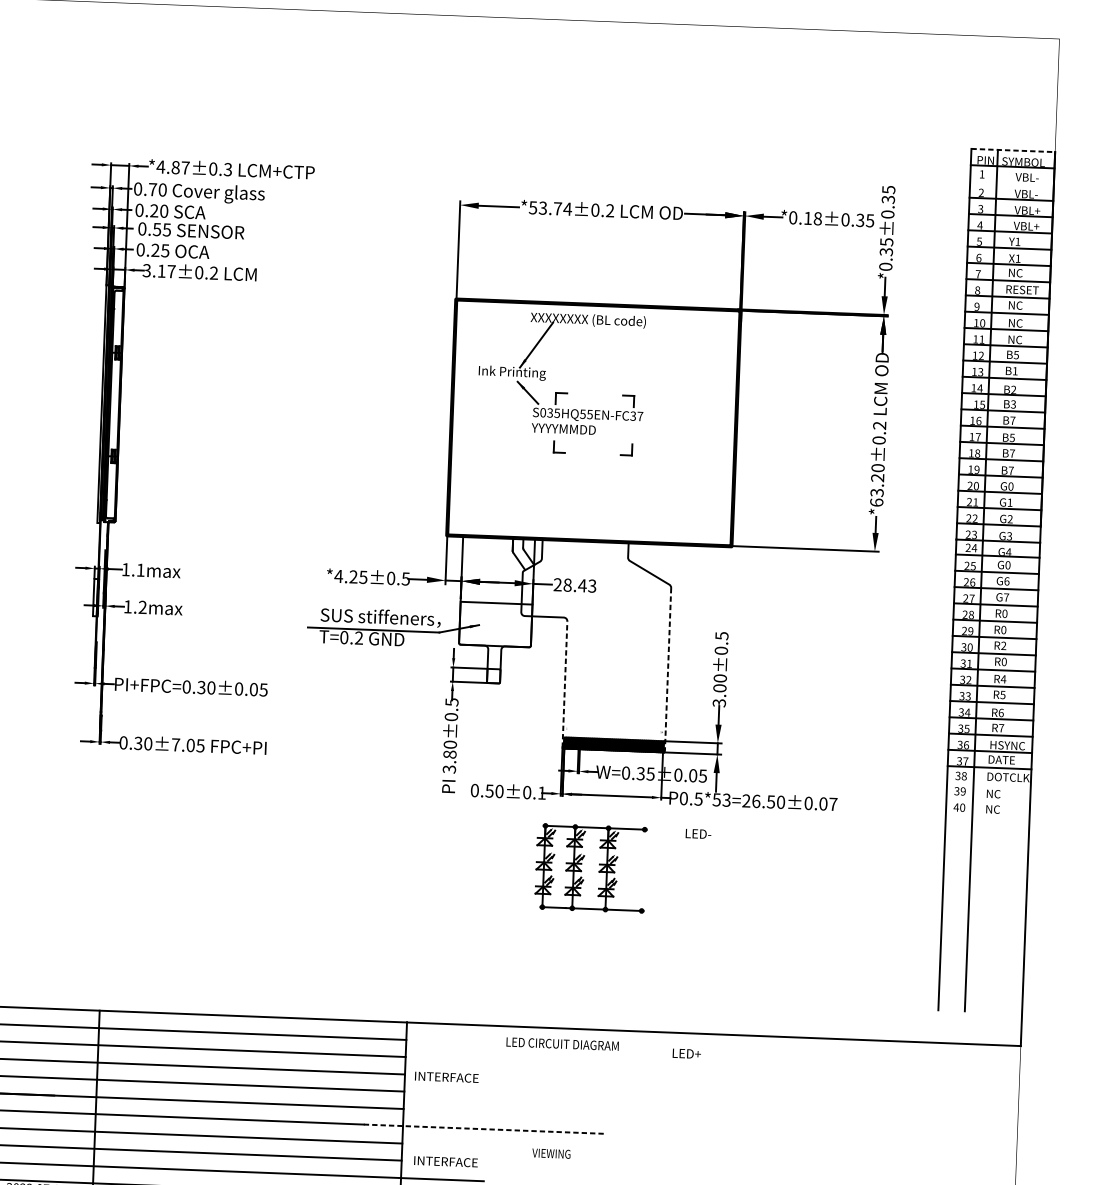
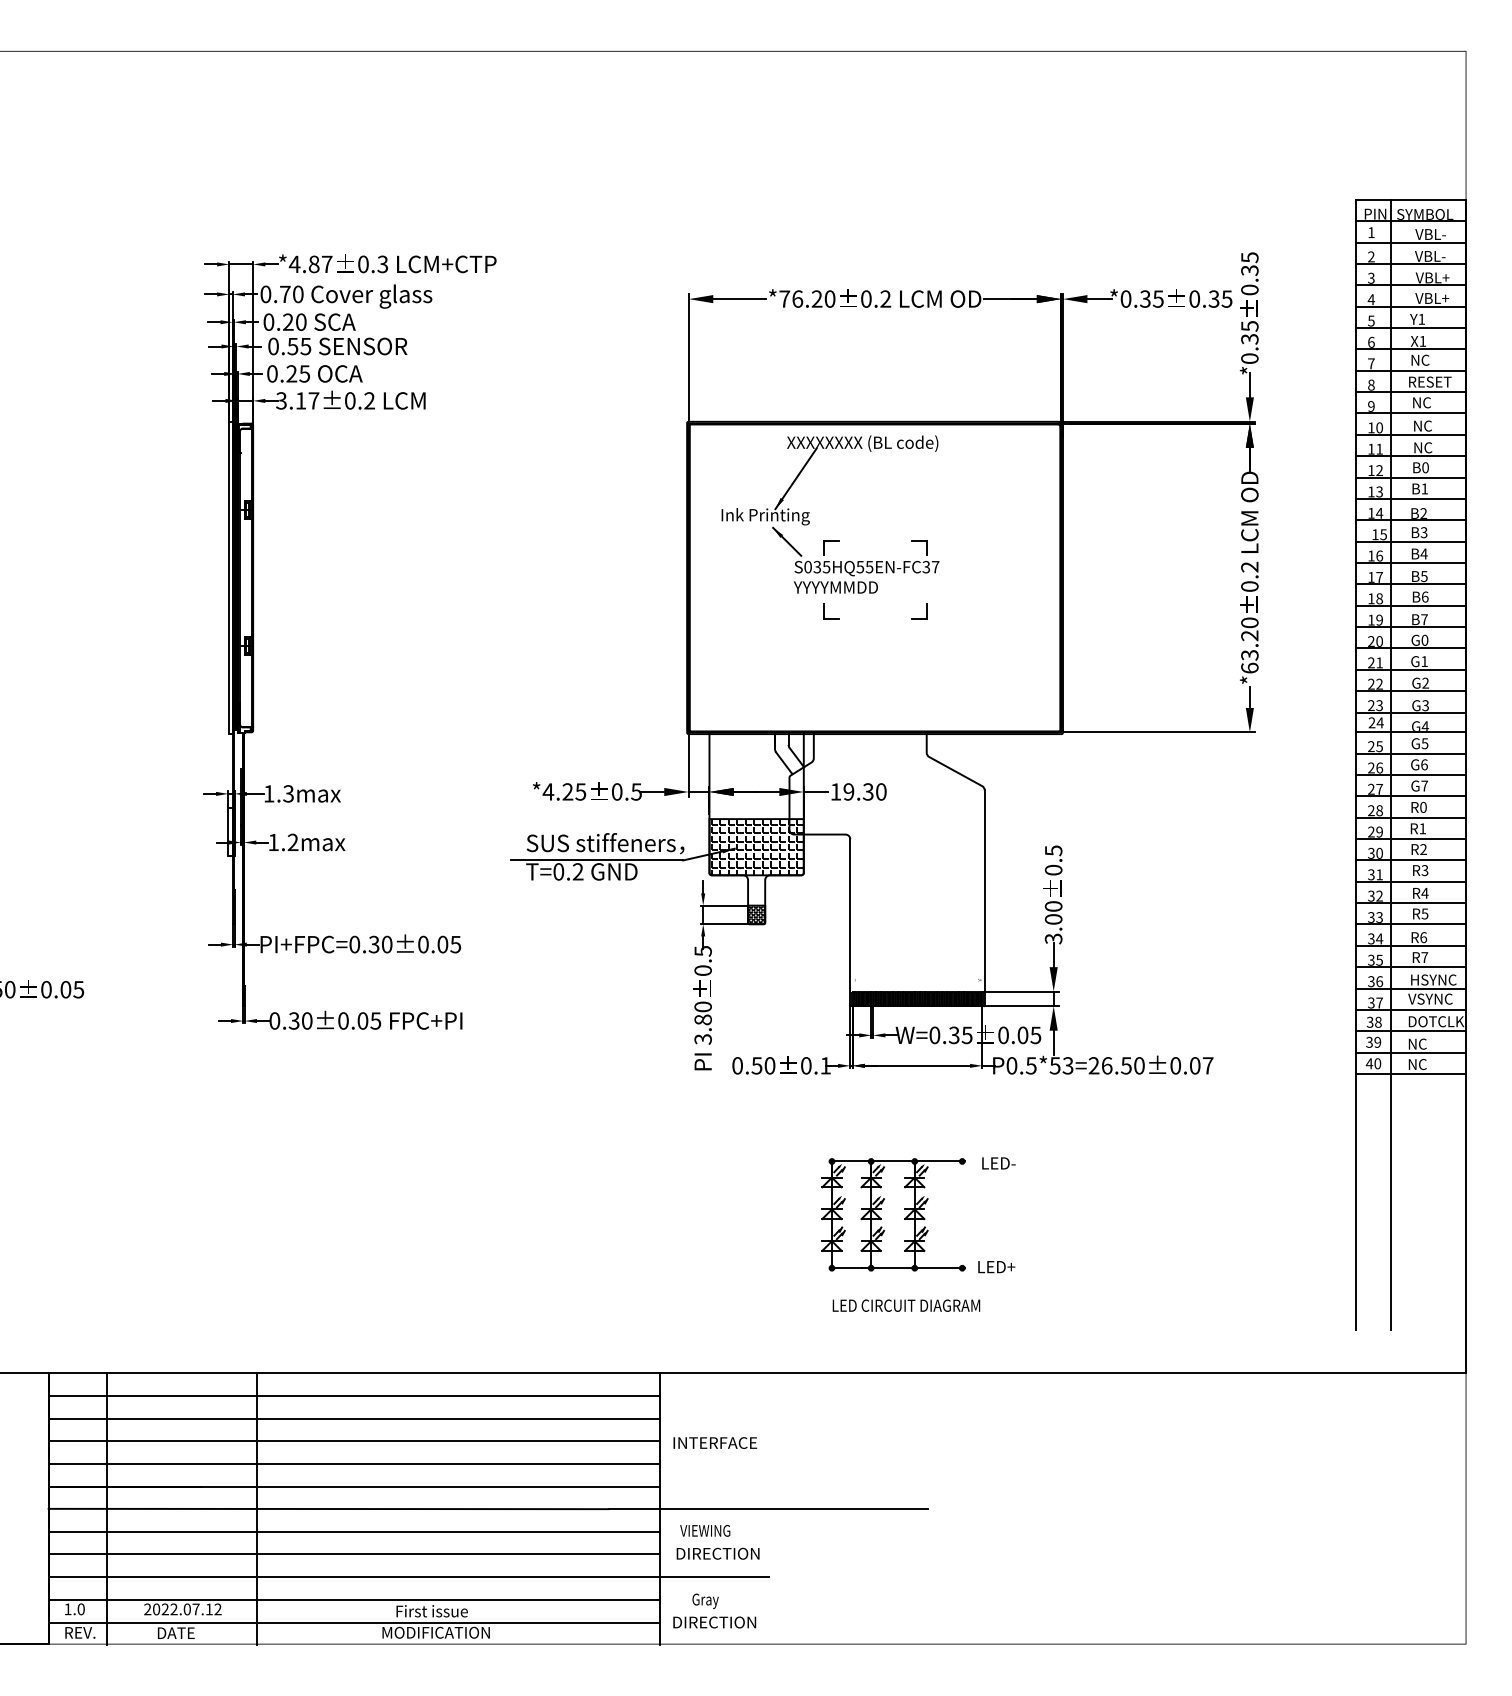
line: (1013, 150) -> (1411, 199), dashed -> solid
line: (1012, 183) -> (1411, 242), added
text: (550, 208) -> (807, 298), *53.74 -> *76.20
text: (812, 218) -> (1151, 298), *0.18 -> *0.35
text: (1016, 354) -> (1425, 467), B5 -> B0
text: (1012, 420) -> (1423, 553), B7 -> B4
text: (1011, 453) -> (1424, 596), B7 -> B6
text: (1007, 565) -> (1424, 743), G0 -> G5
text: (140, 569) -> (288, 793), 1.1max -> 1.3max
text: (575, 585) -> (858, 791), 28.43 -> 19.30
hatch: (496, 624) -> (757, 847), added
text: (1003, 629) -> (1422, 828), R0 -> R1
text: (1003, 661) -> (1424, 870), R0 -> R3
line: (667, 670) -> (984, 898), dashed -> solid
hatch: (493, 675) -> (756, 914), added
line: (565, 684) -> (850, 922), dashed -> solid
text: (175, 744) -> (343, 1020), 0.30±7.05 -> 0.30±0.05
text: (1004, 759) -> (1430, 998), DATE -> VSYNC
line: (989, 784) -> (1411, 1031), added
line: (988, 800) -> (1411, 1052), added
line: (988, 816) -> (1411, 1074), added
text: (698, 834) -> (998, 1163), moved
part: (590, 868) -> (893, 1214), moved
text: (562, 1043) -> (906, 1305), moved
text: (686, 1054) -> (996, 1267), moved
line: (485, 1129) -> (768, 1509), dashed -> solid
text: (551, 1153) -> (705, 1530), moved
text: (446, 1161) -> (719, 1553), INTERFACE -> DIRECTION

